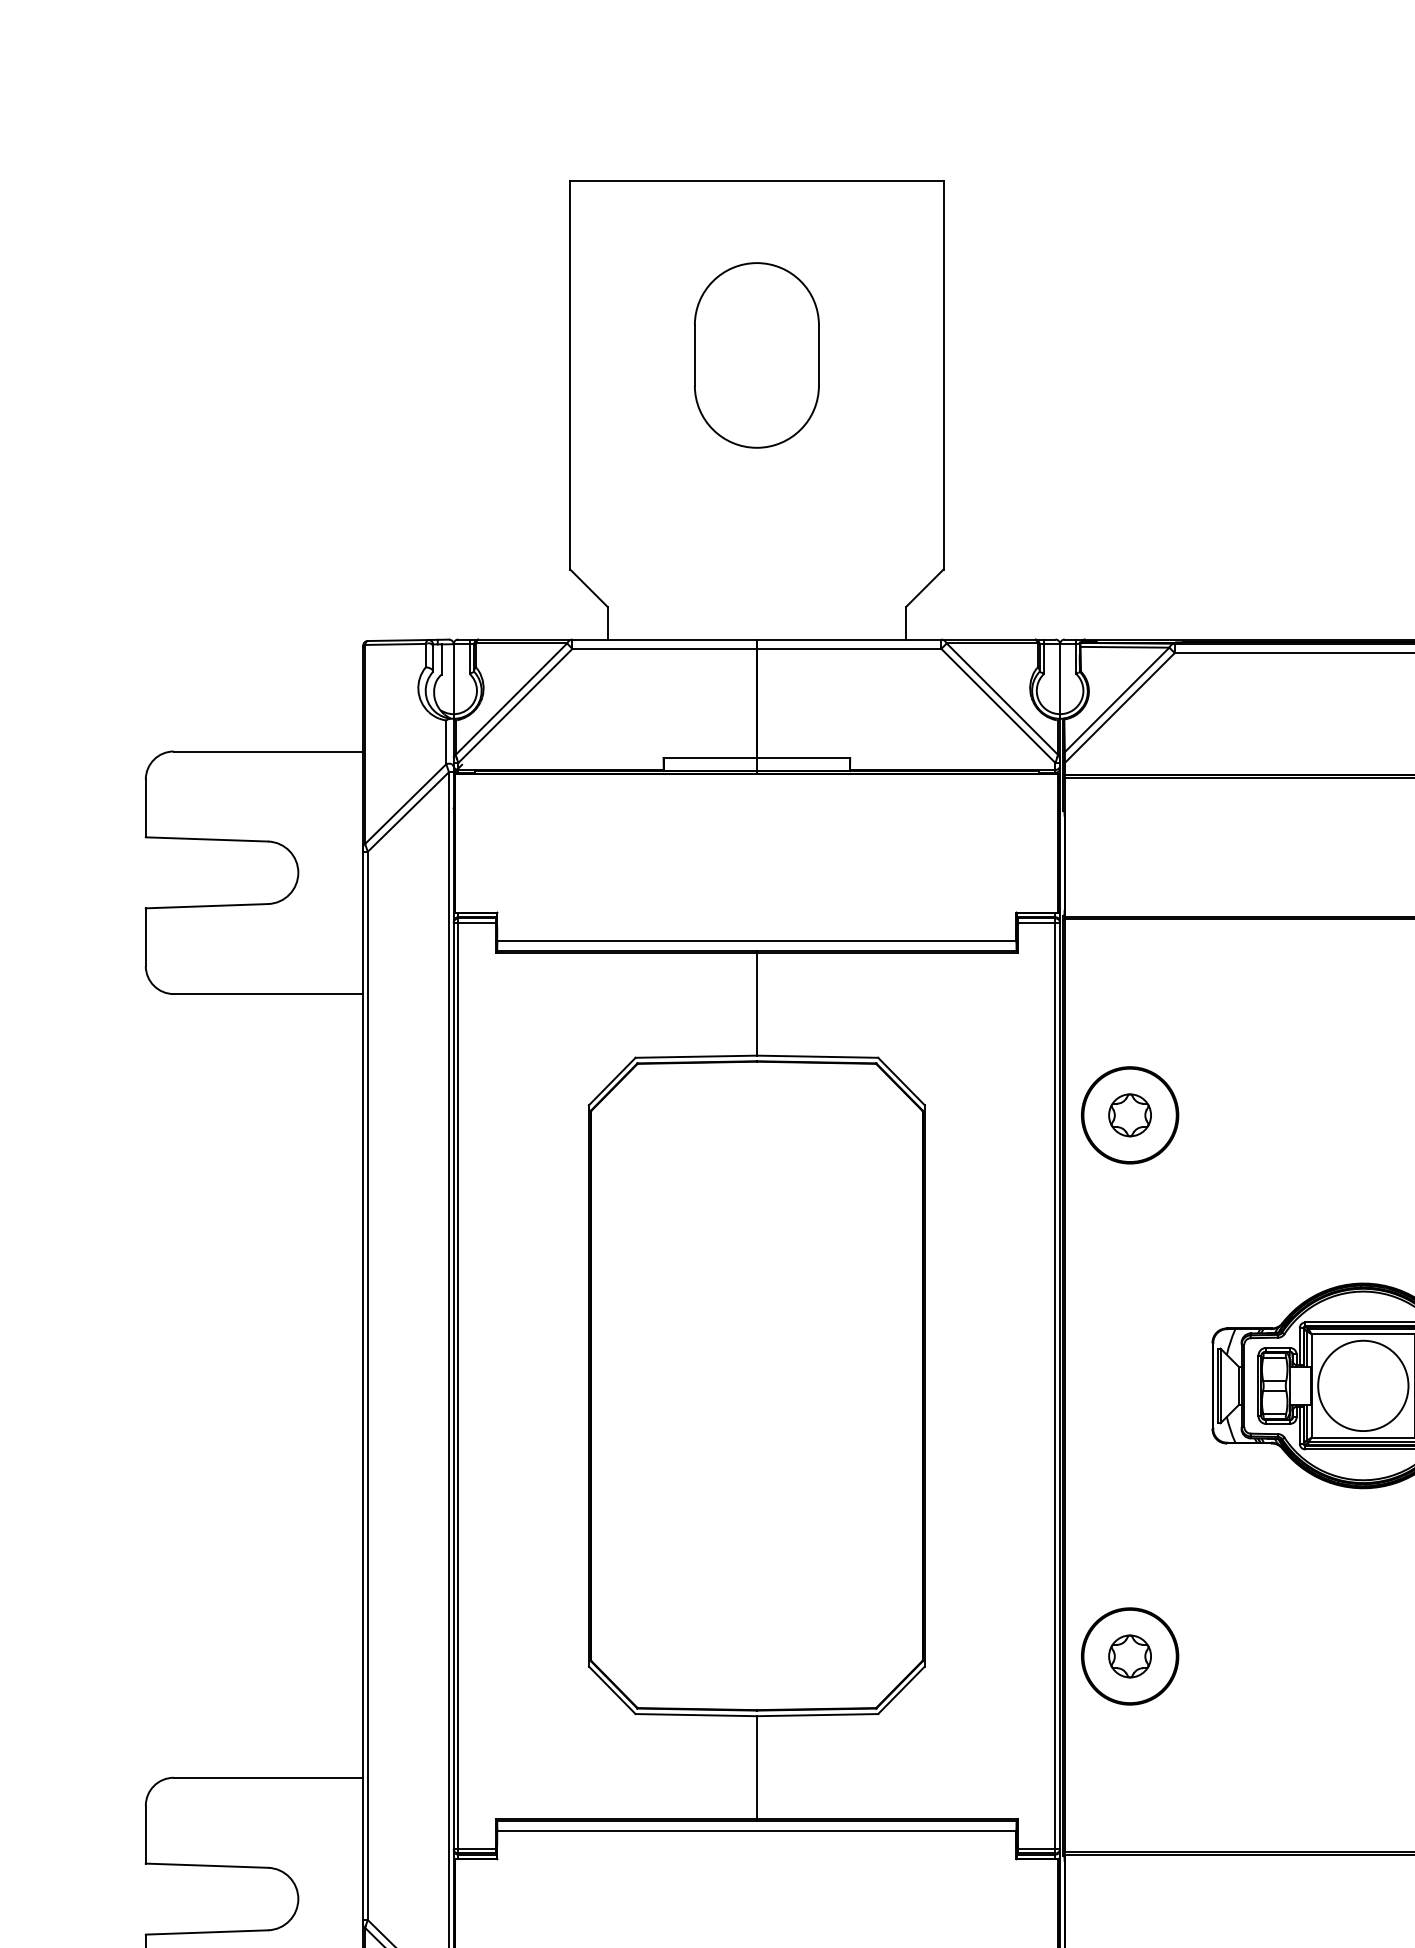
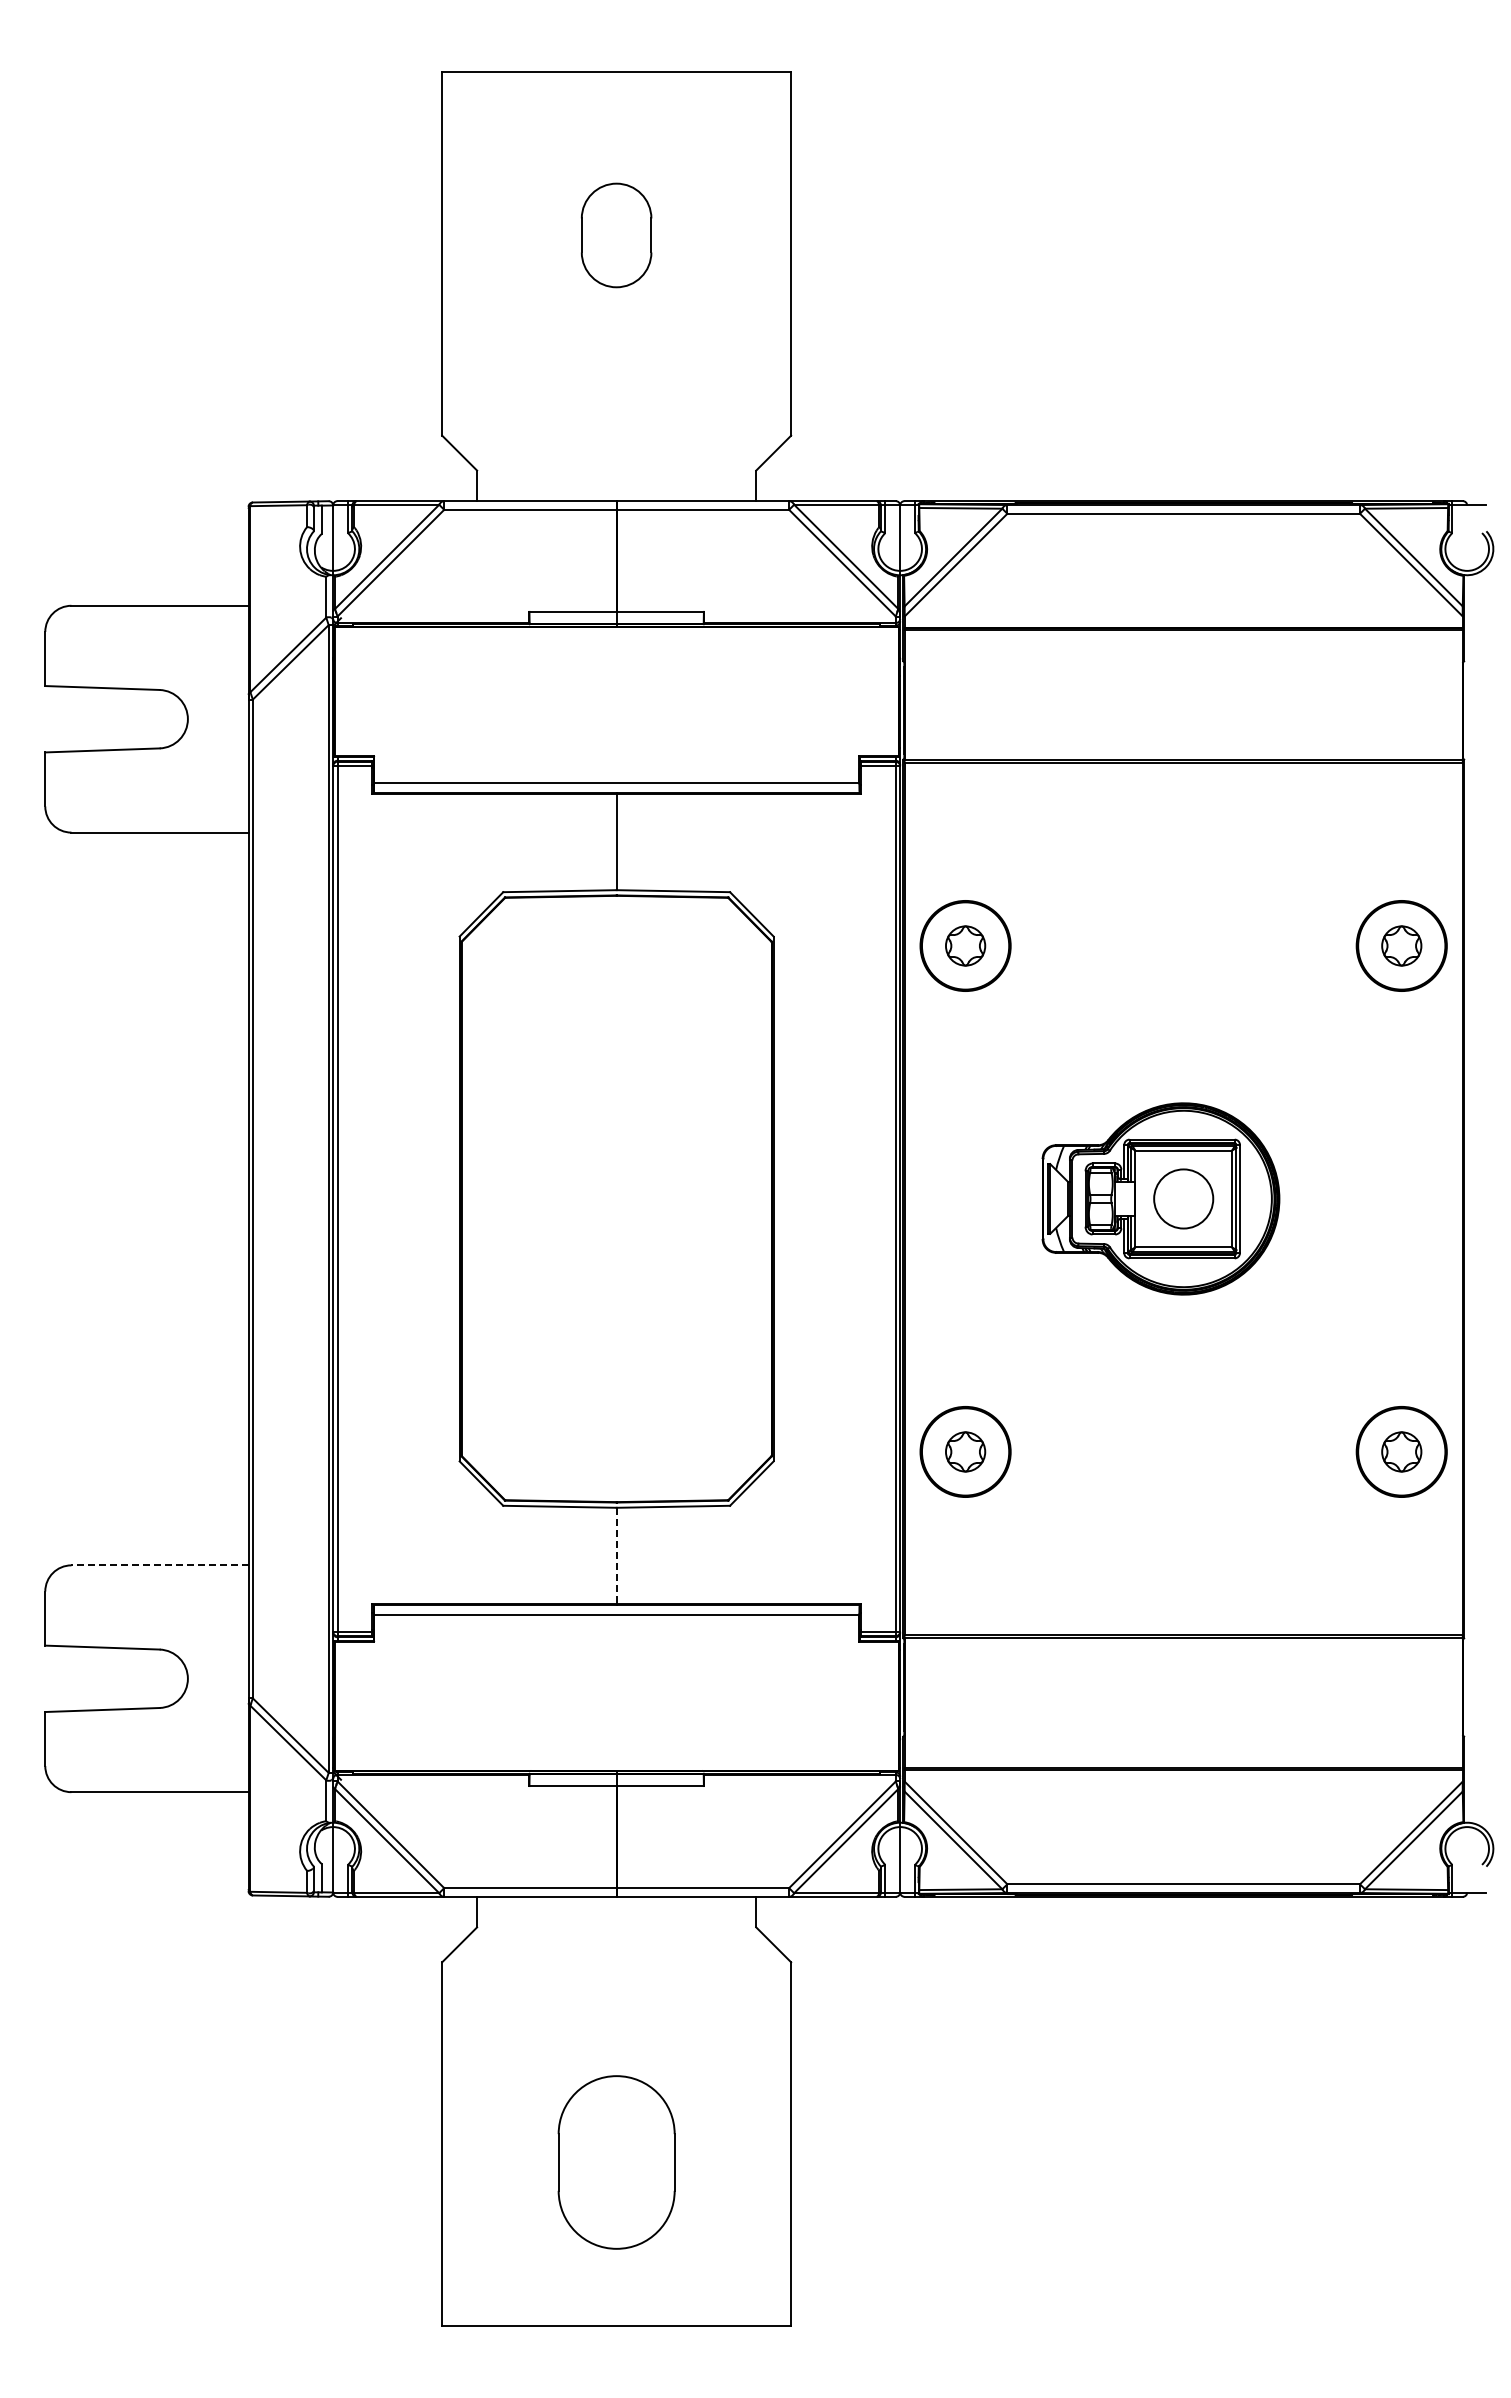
part: (756, 355) -> (616, 235), size x0.6
circle: (1363, 1385) -> (1183, 1198), size x0.7
line: (756, 1768) -> (616, 1556), solid -> dashed
line: (269, 1777) -> (160, 1565), solid -> dashed

